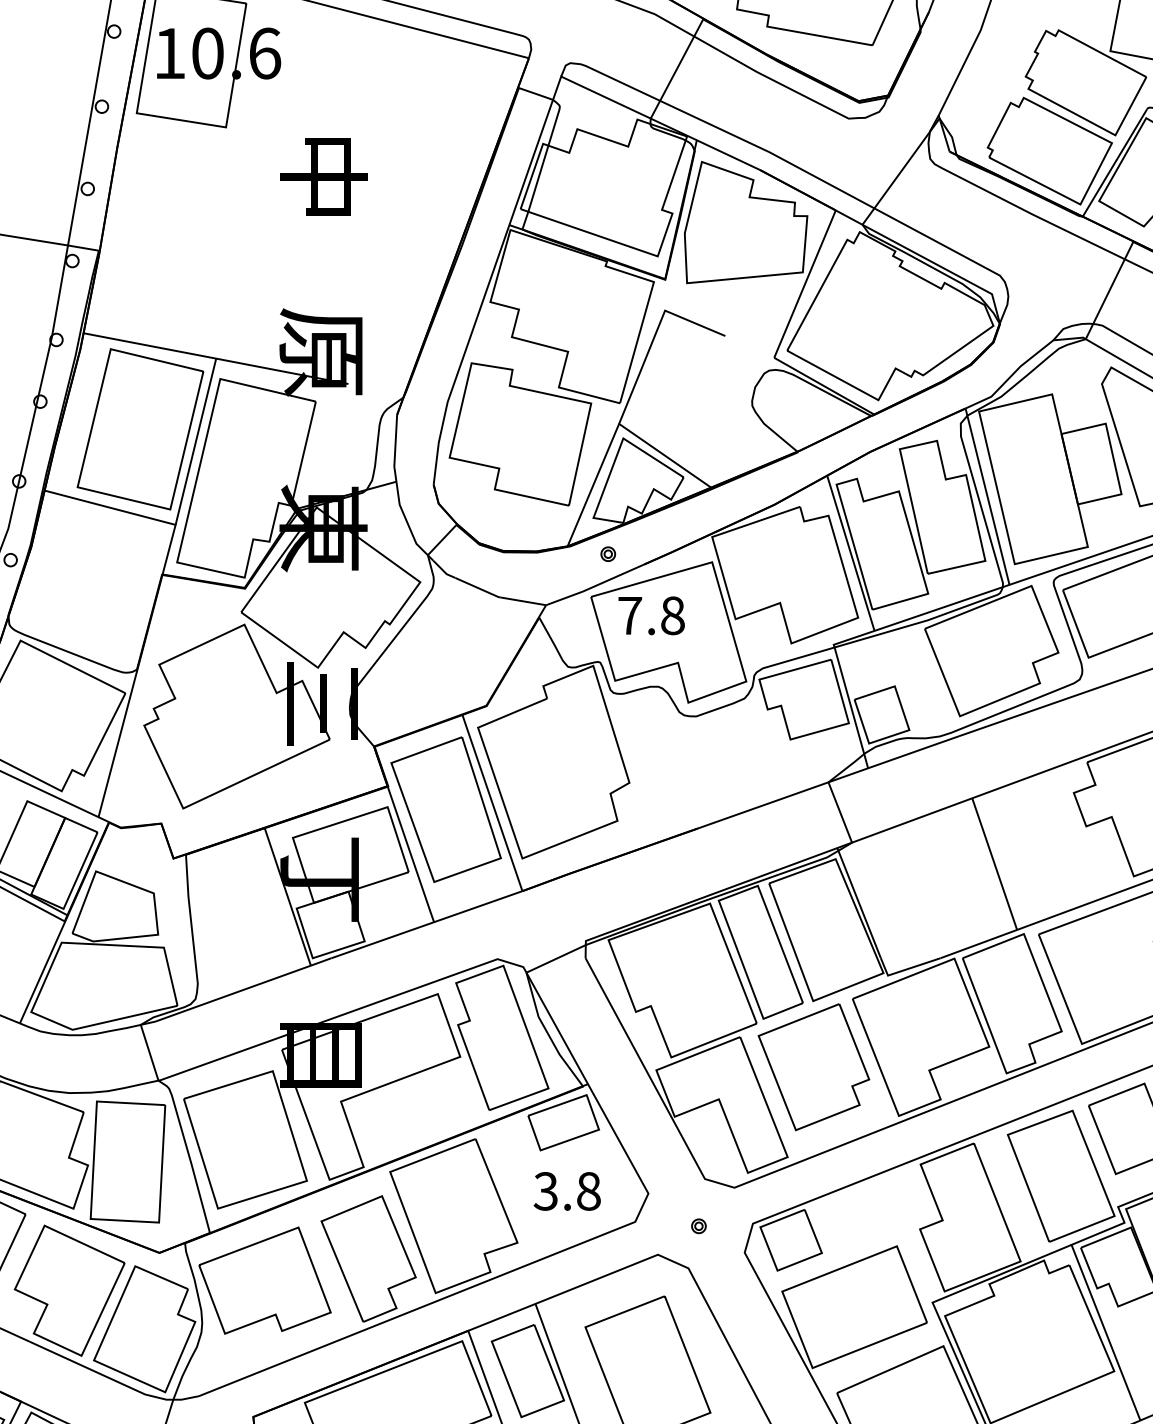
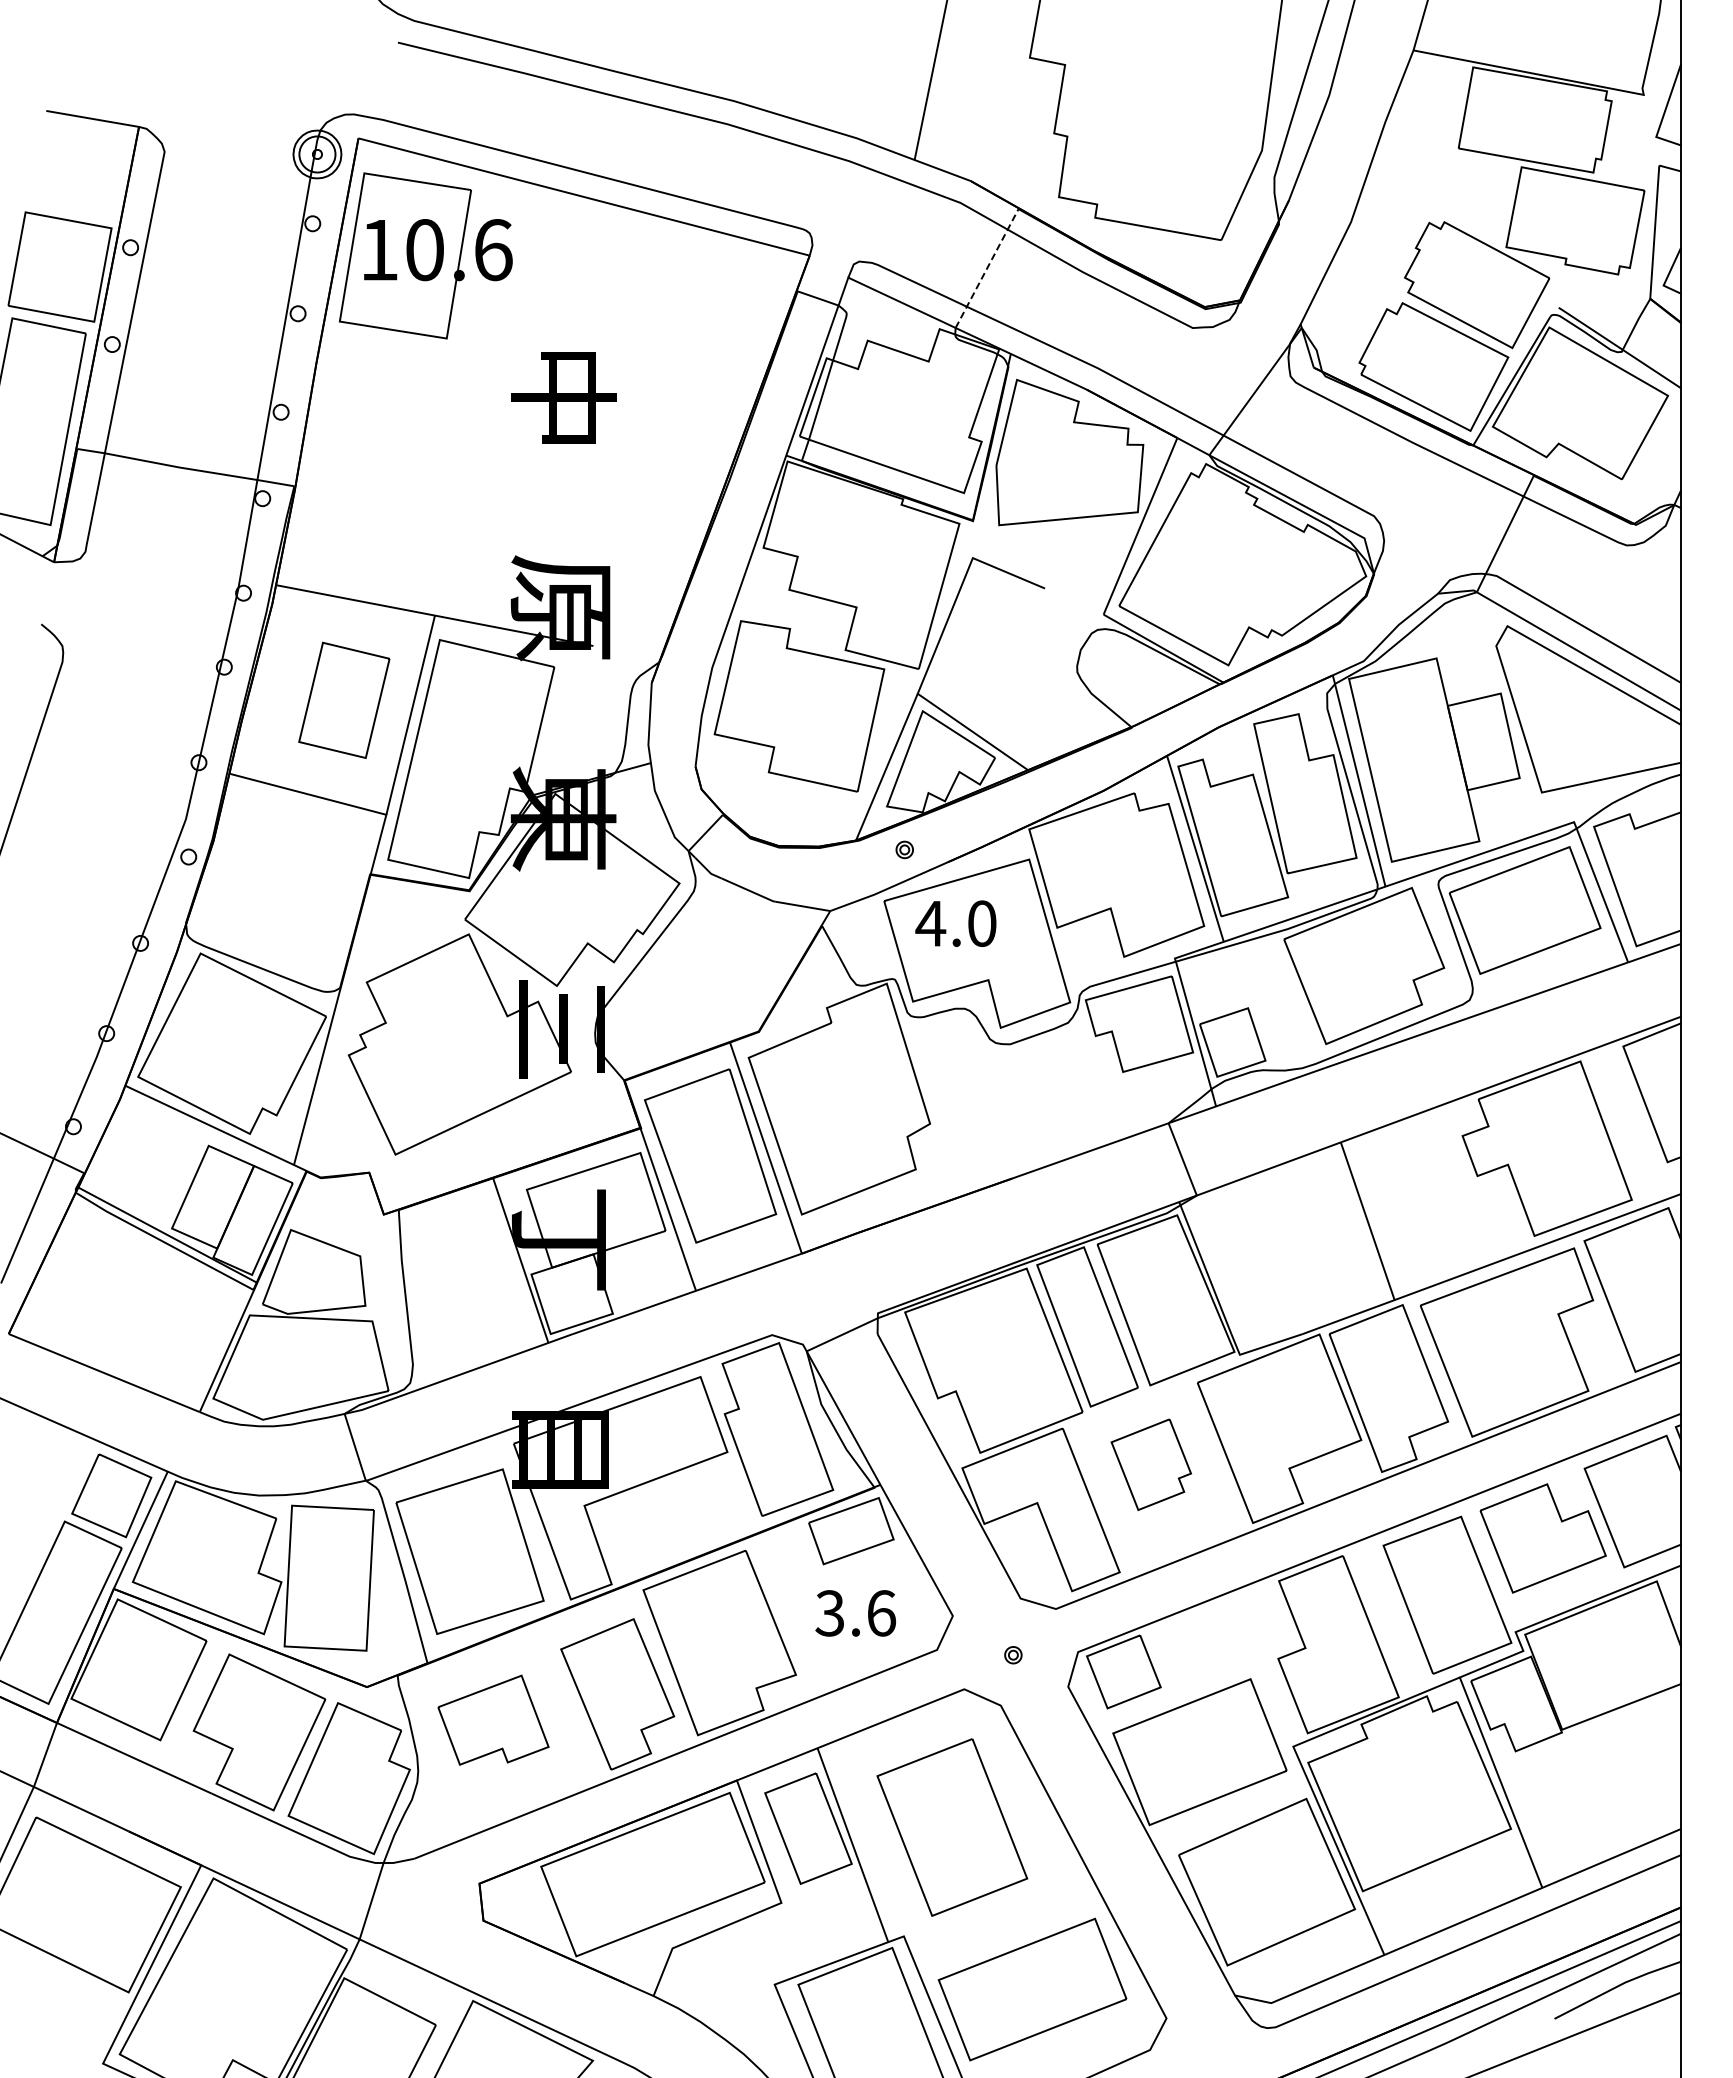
line: (677, 68) -> (987, 268), solid -> dashed
part: (140, 429) -> (344, 700), size x0.6
text: (650, 615) -> (955, 923), 7.8 -> 4.0
part: (814, 1067) -> (1151, 1464), size x0.6
text: (588, 1191) -> (881, 1613), 3.8 -> 3.6
part: (265, 1279) -> (493, 1719), size x0.7

